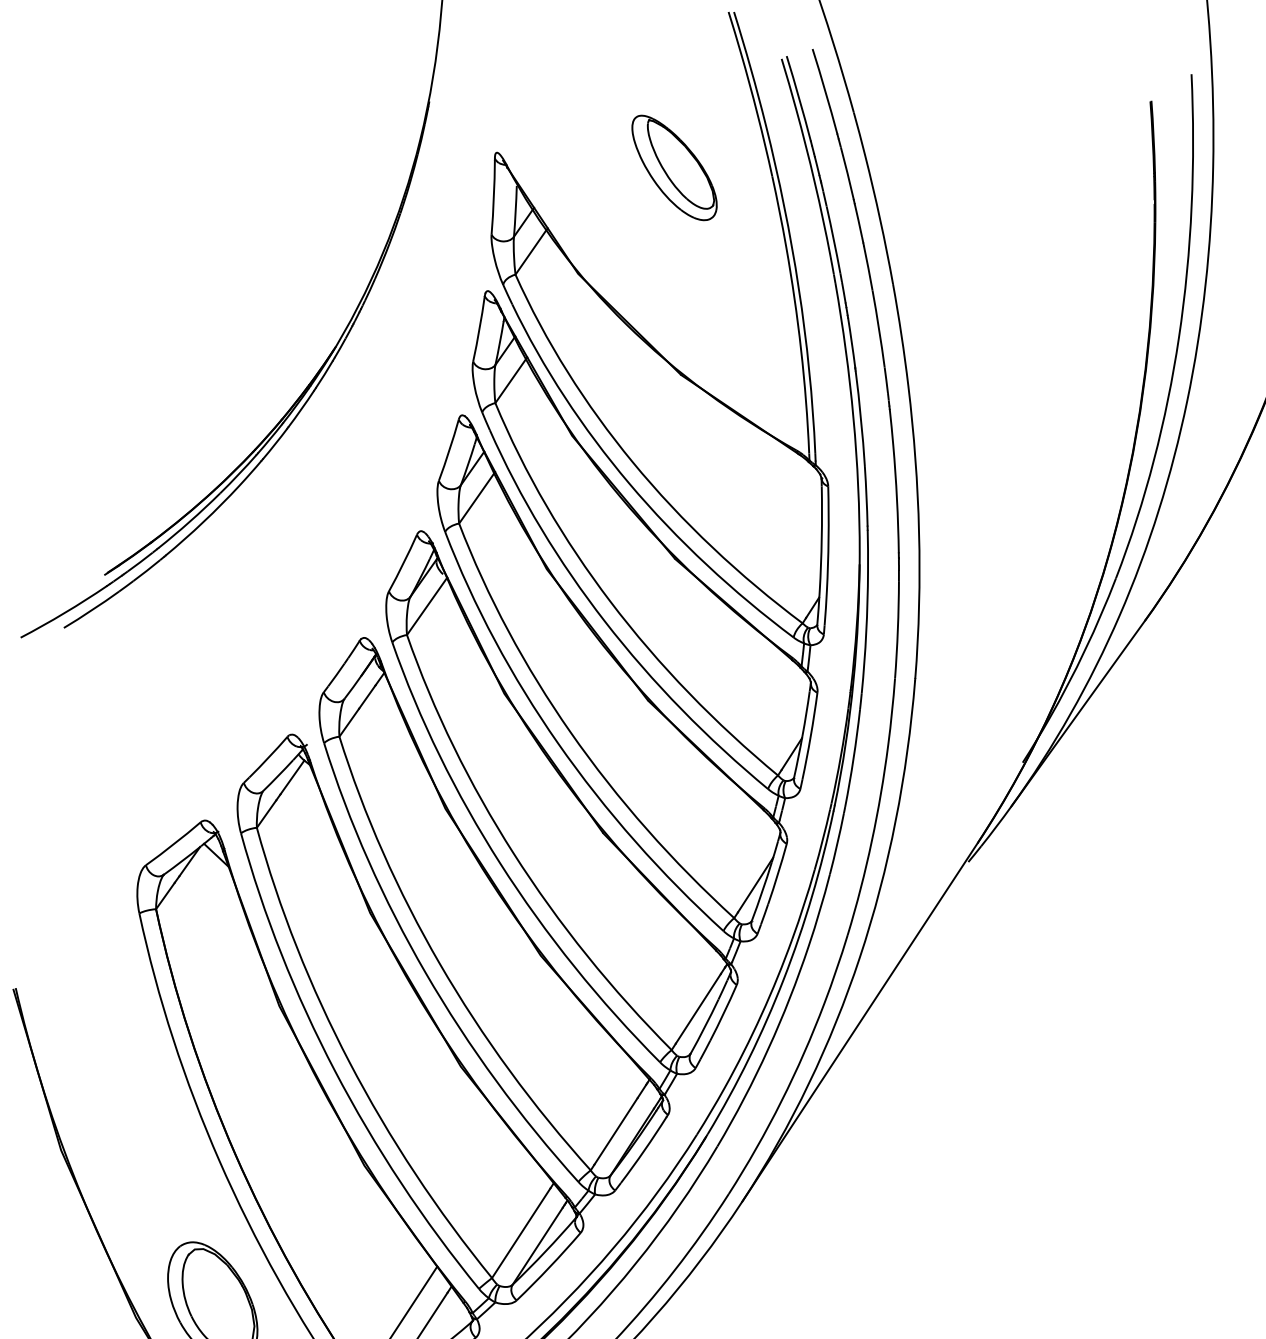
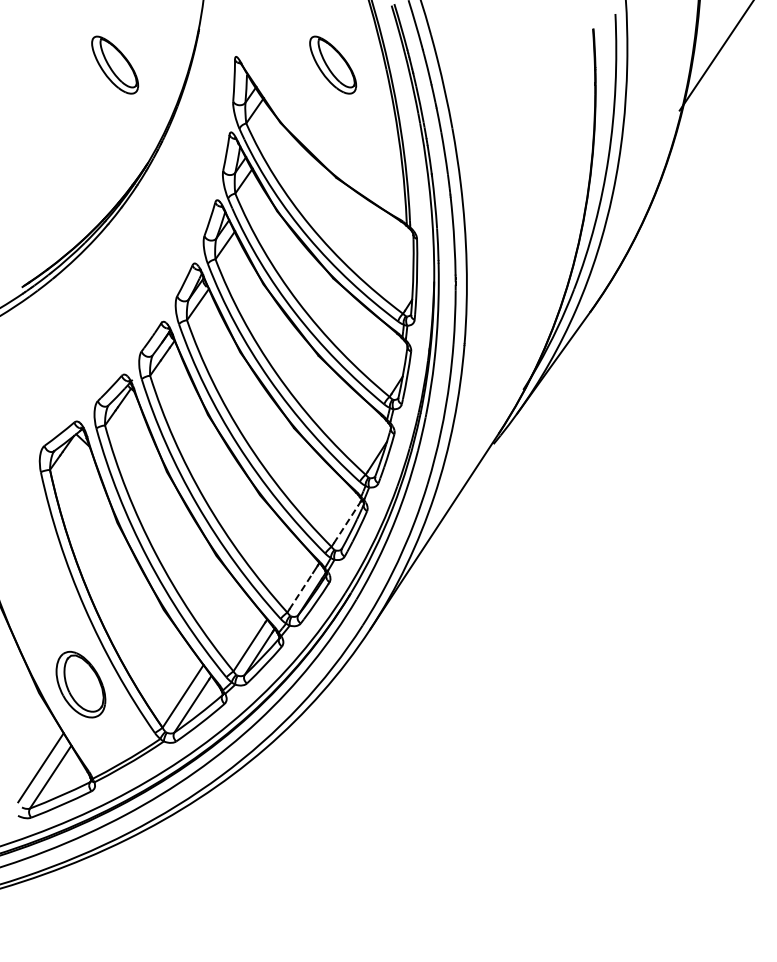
part: (275, 166) -> (115, 64), added
line: (699, 1009) -> (346, 524), solid -> dashed
line: (616, 1131) -> (301, 591), solid -> dashed

